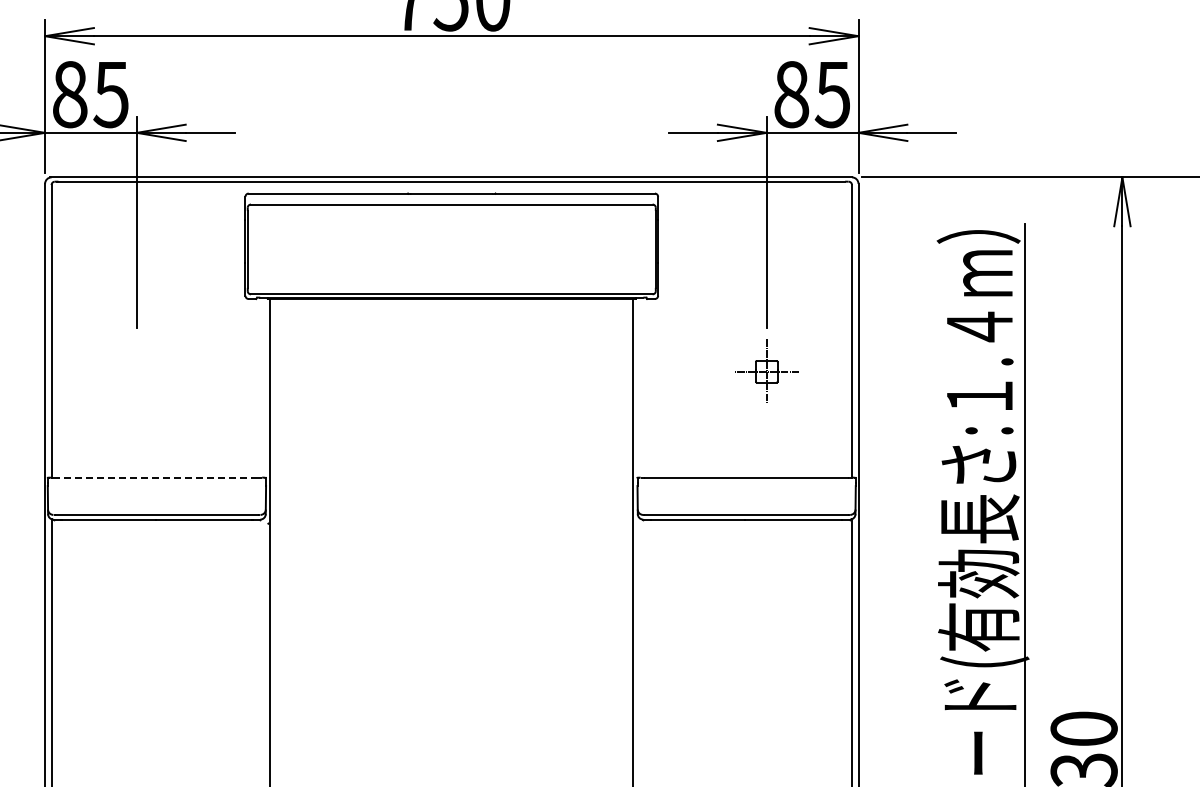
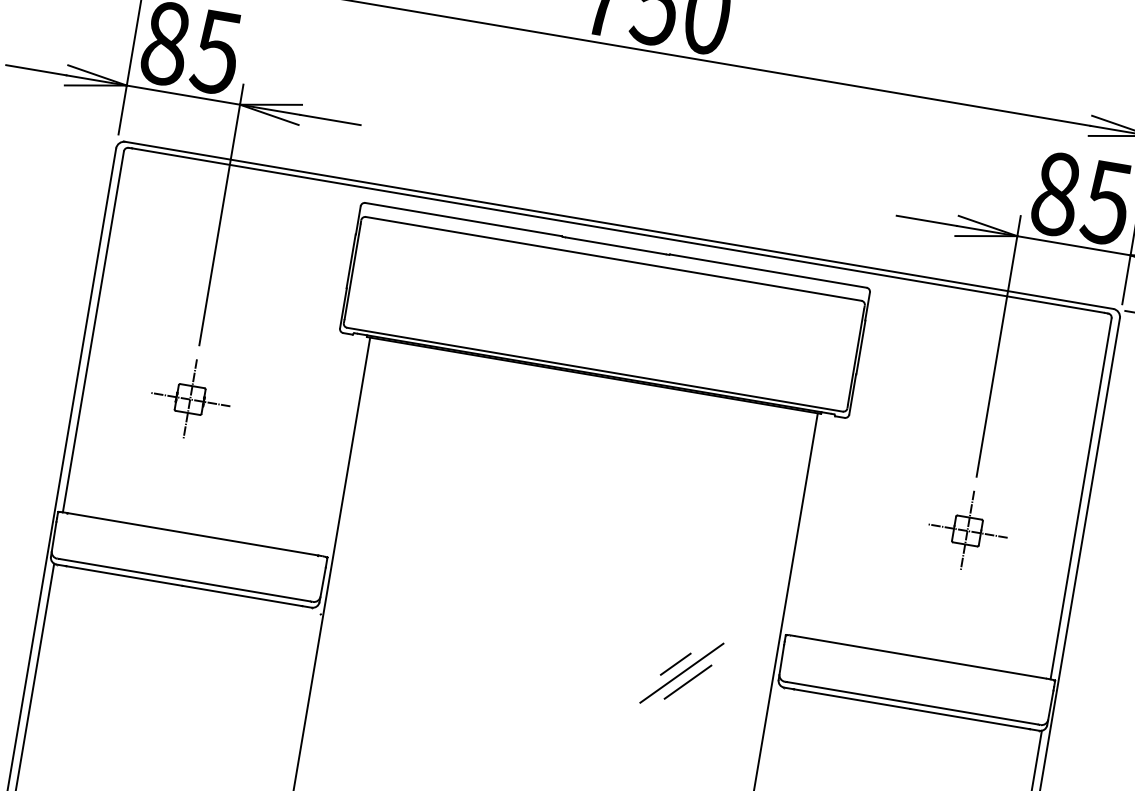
part: (136, 370) -> (190, 397), added
line: (156, 477) -> (192, 534), dashed -> solid
line: (554, 515) -> (675, 664), added
line: (560, 521) -> (681, 672), added
line: (566, 527) -> (687, 681), added

